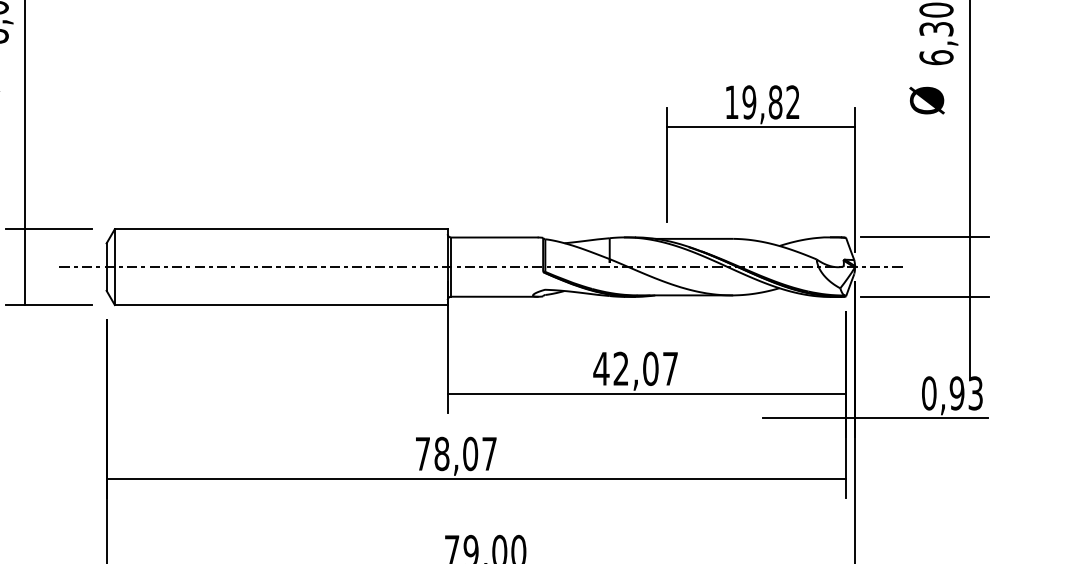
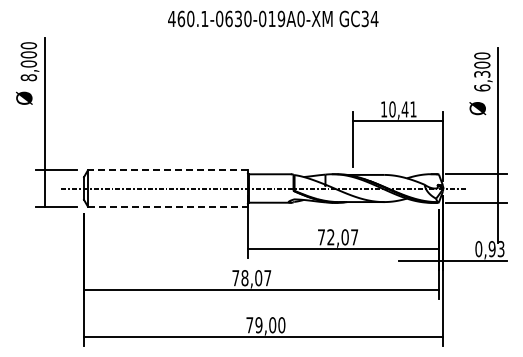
text: (770, 102) -> (402, 109), 19,82 -> 10,41
line: (280, 229) -> (167, 170), solid -> dashed
line: (280, 304) -> (167, 206), solid -> dashed
text: (601, 369) -> (321, 237), 42,07 -> 72,07

